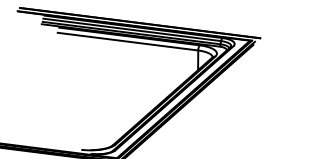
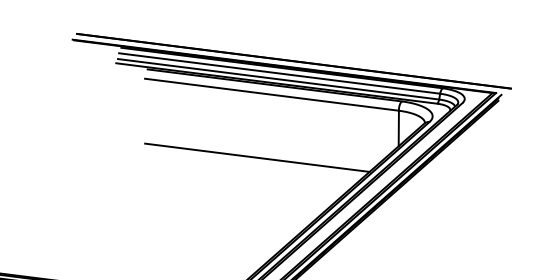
line: (119, 76) -> (256, 157), added

